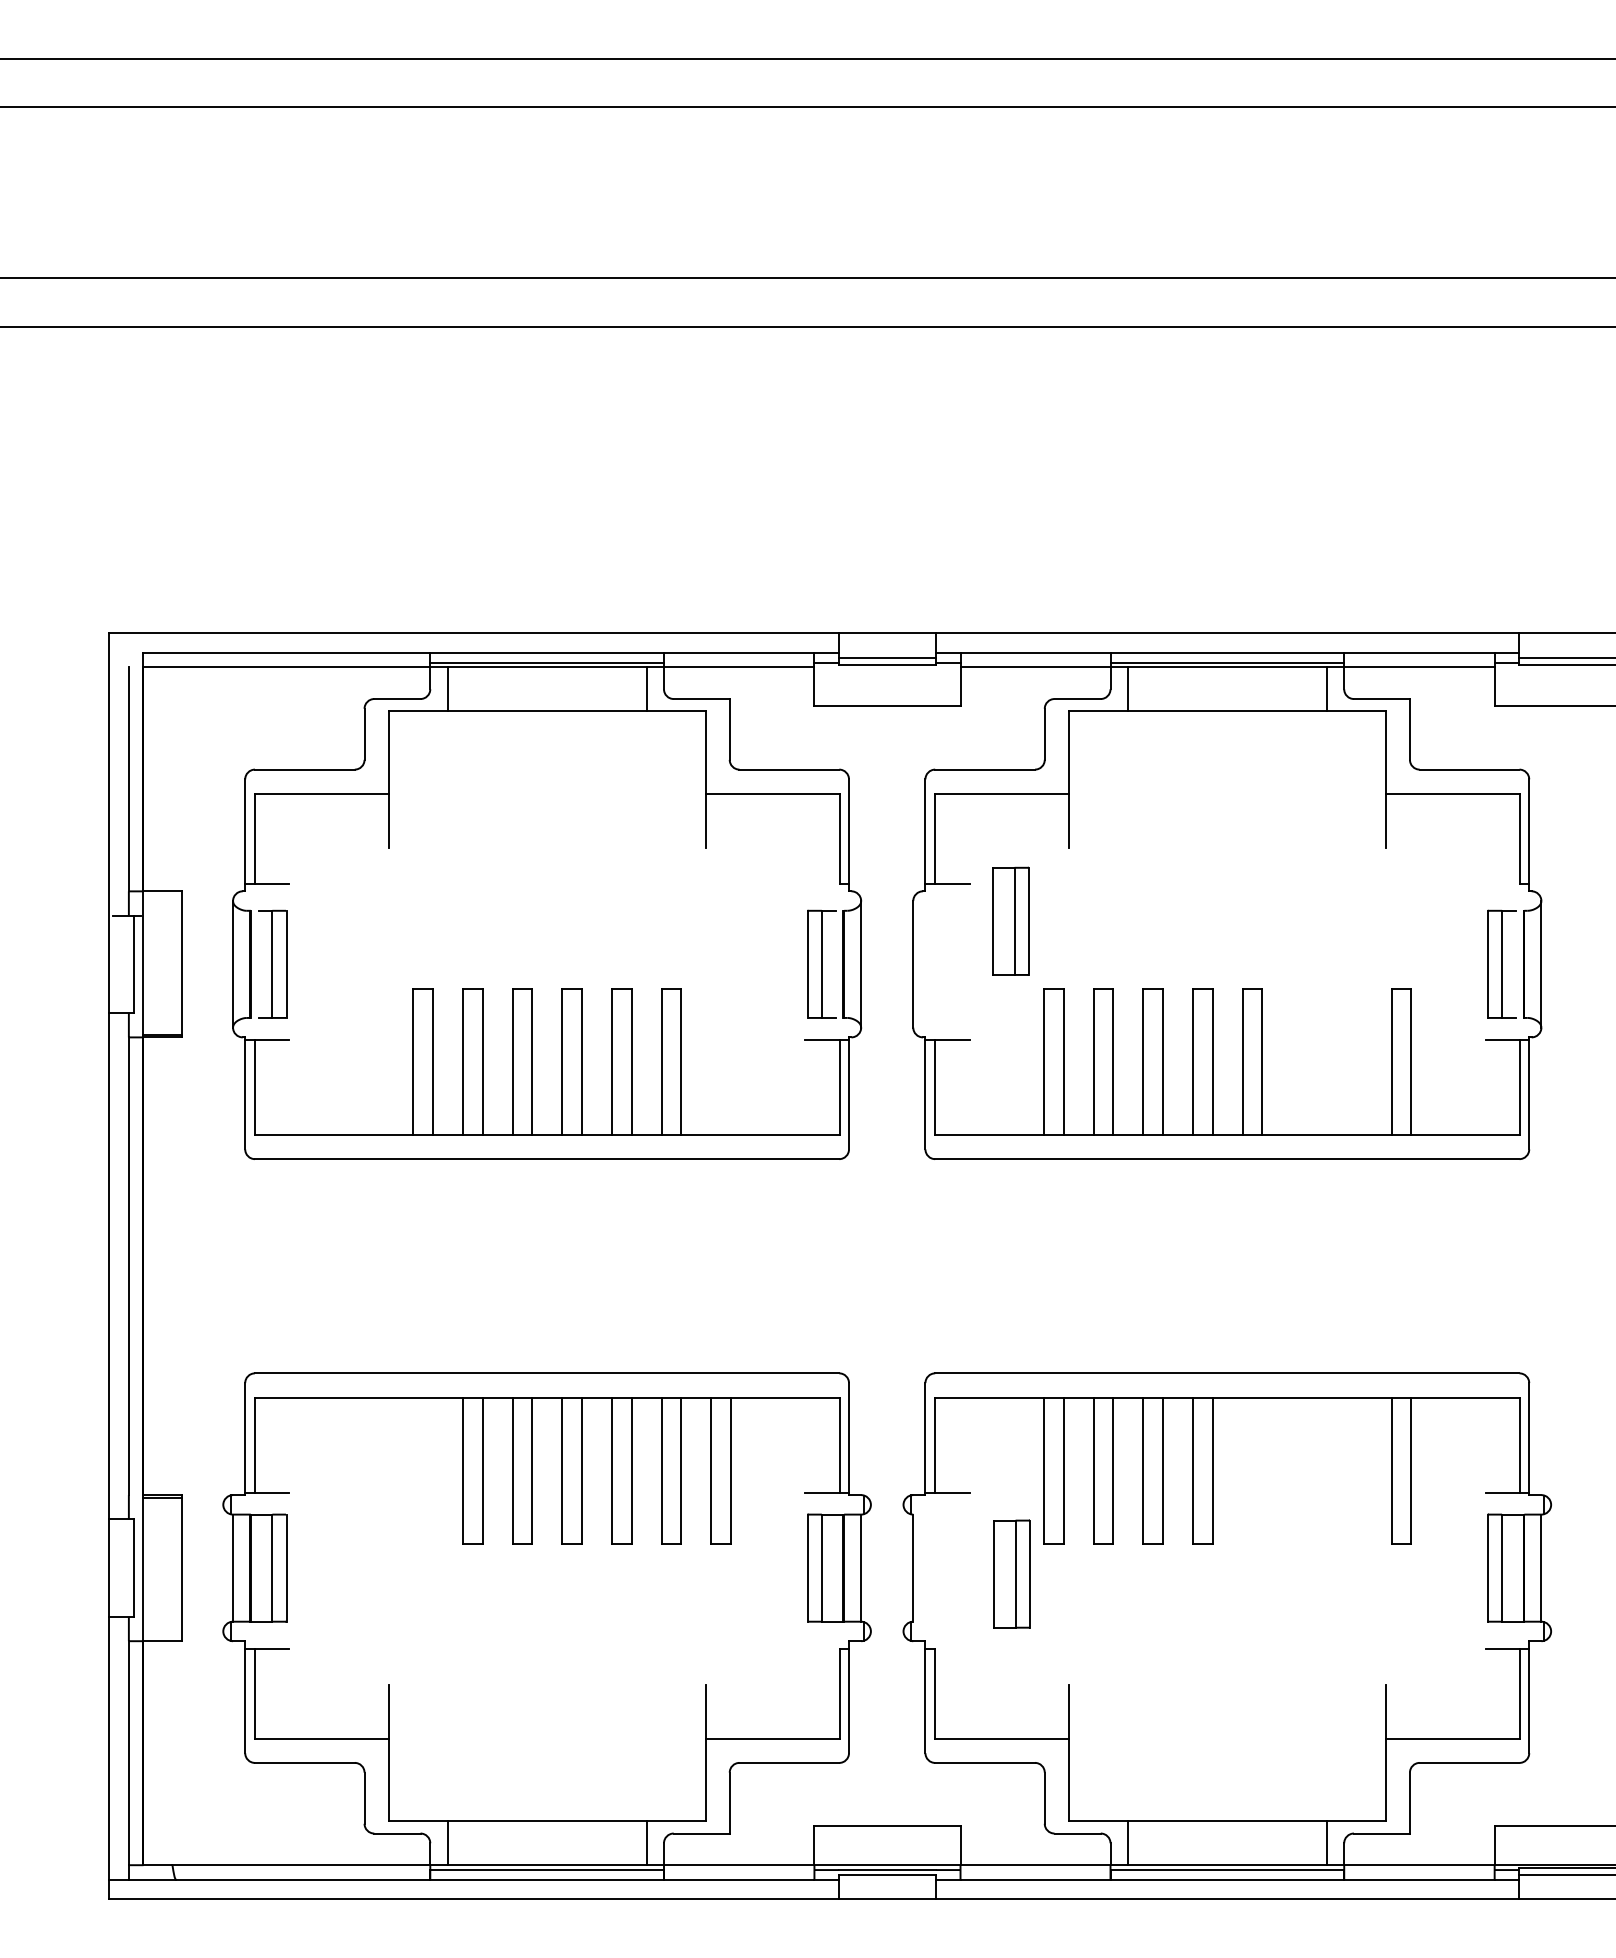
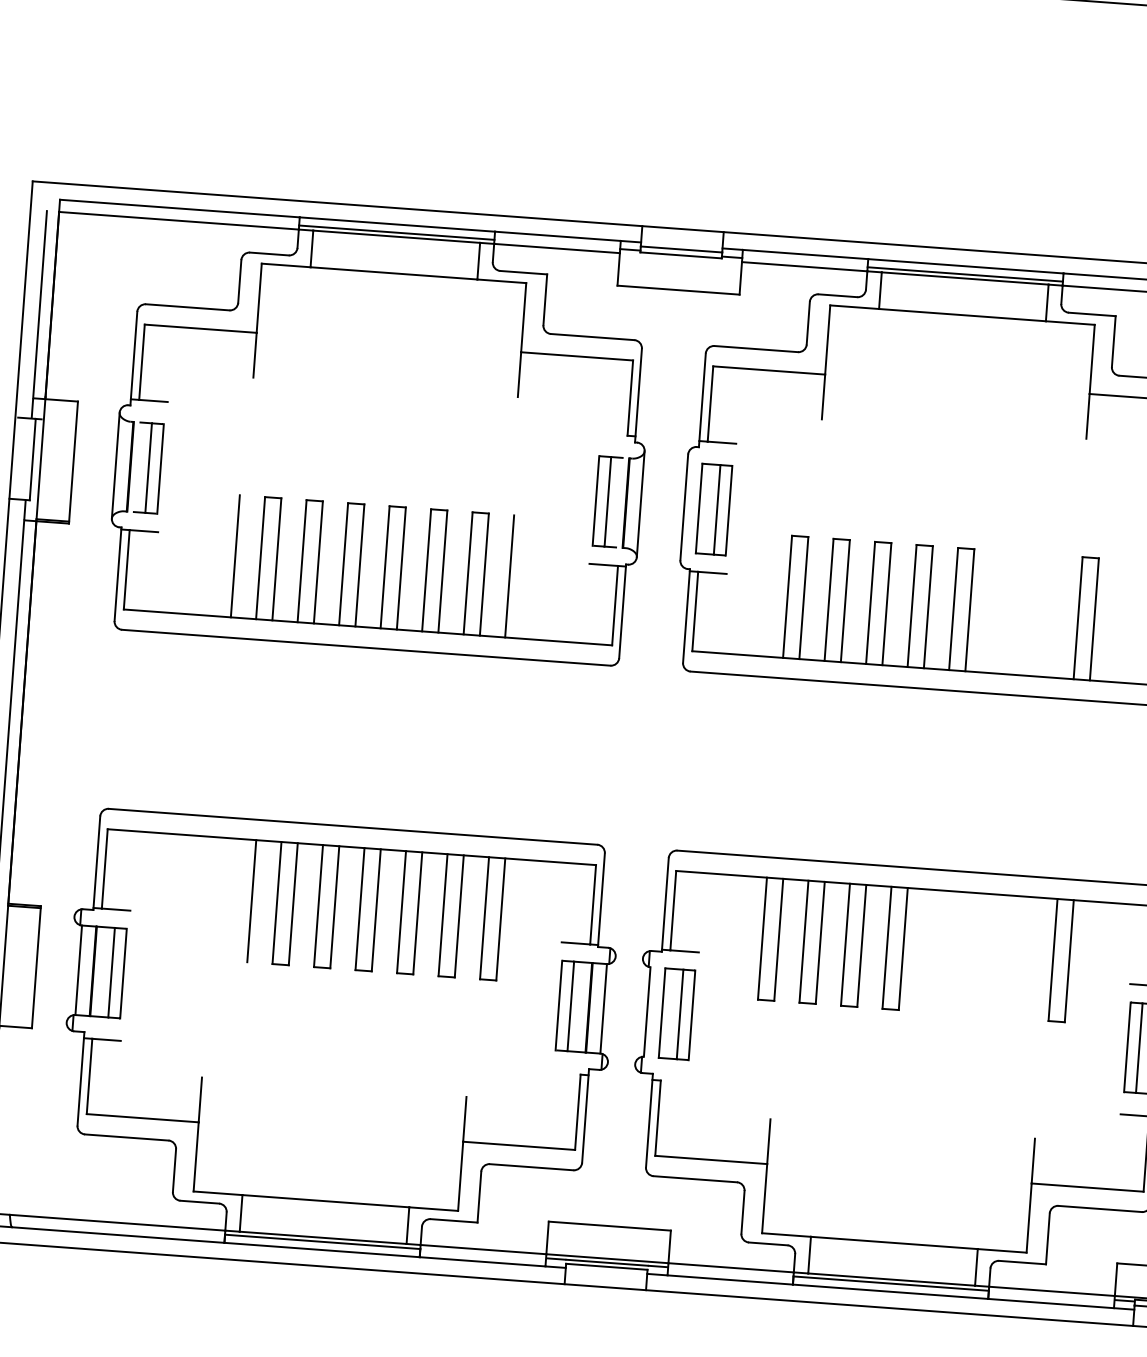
part: (1010, 920) -> (713, 508), moved
line: (383, 1061) -> (235, 556), added
line: (711, 1061) -> (509, 576), added
line: (432, 1470) -> (251, 900), added
part: (1011, 1573) -> (676, 1013), moved

